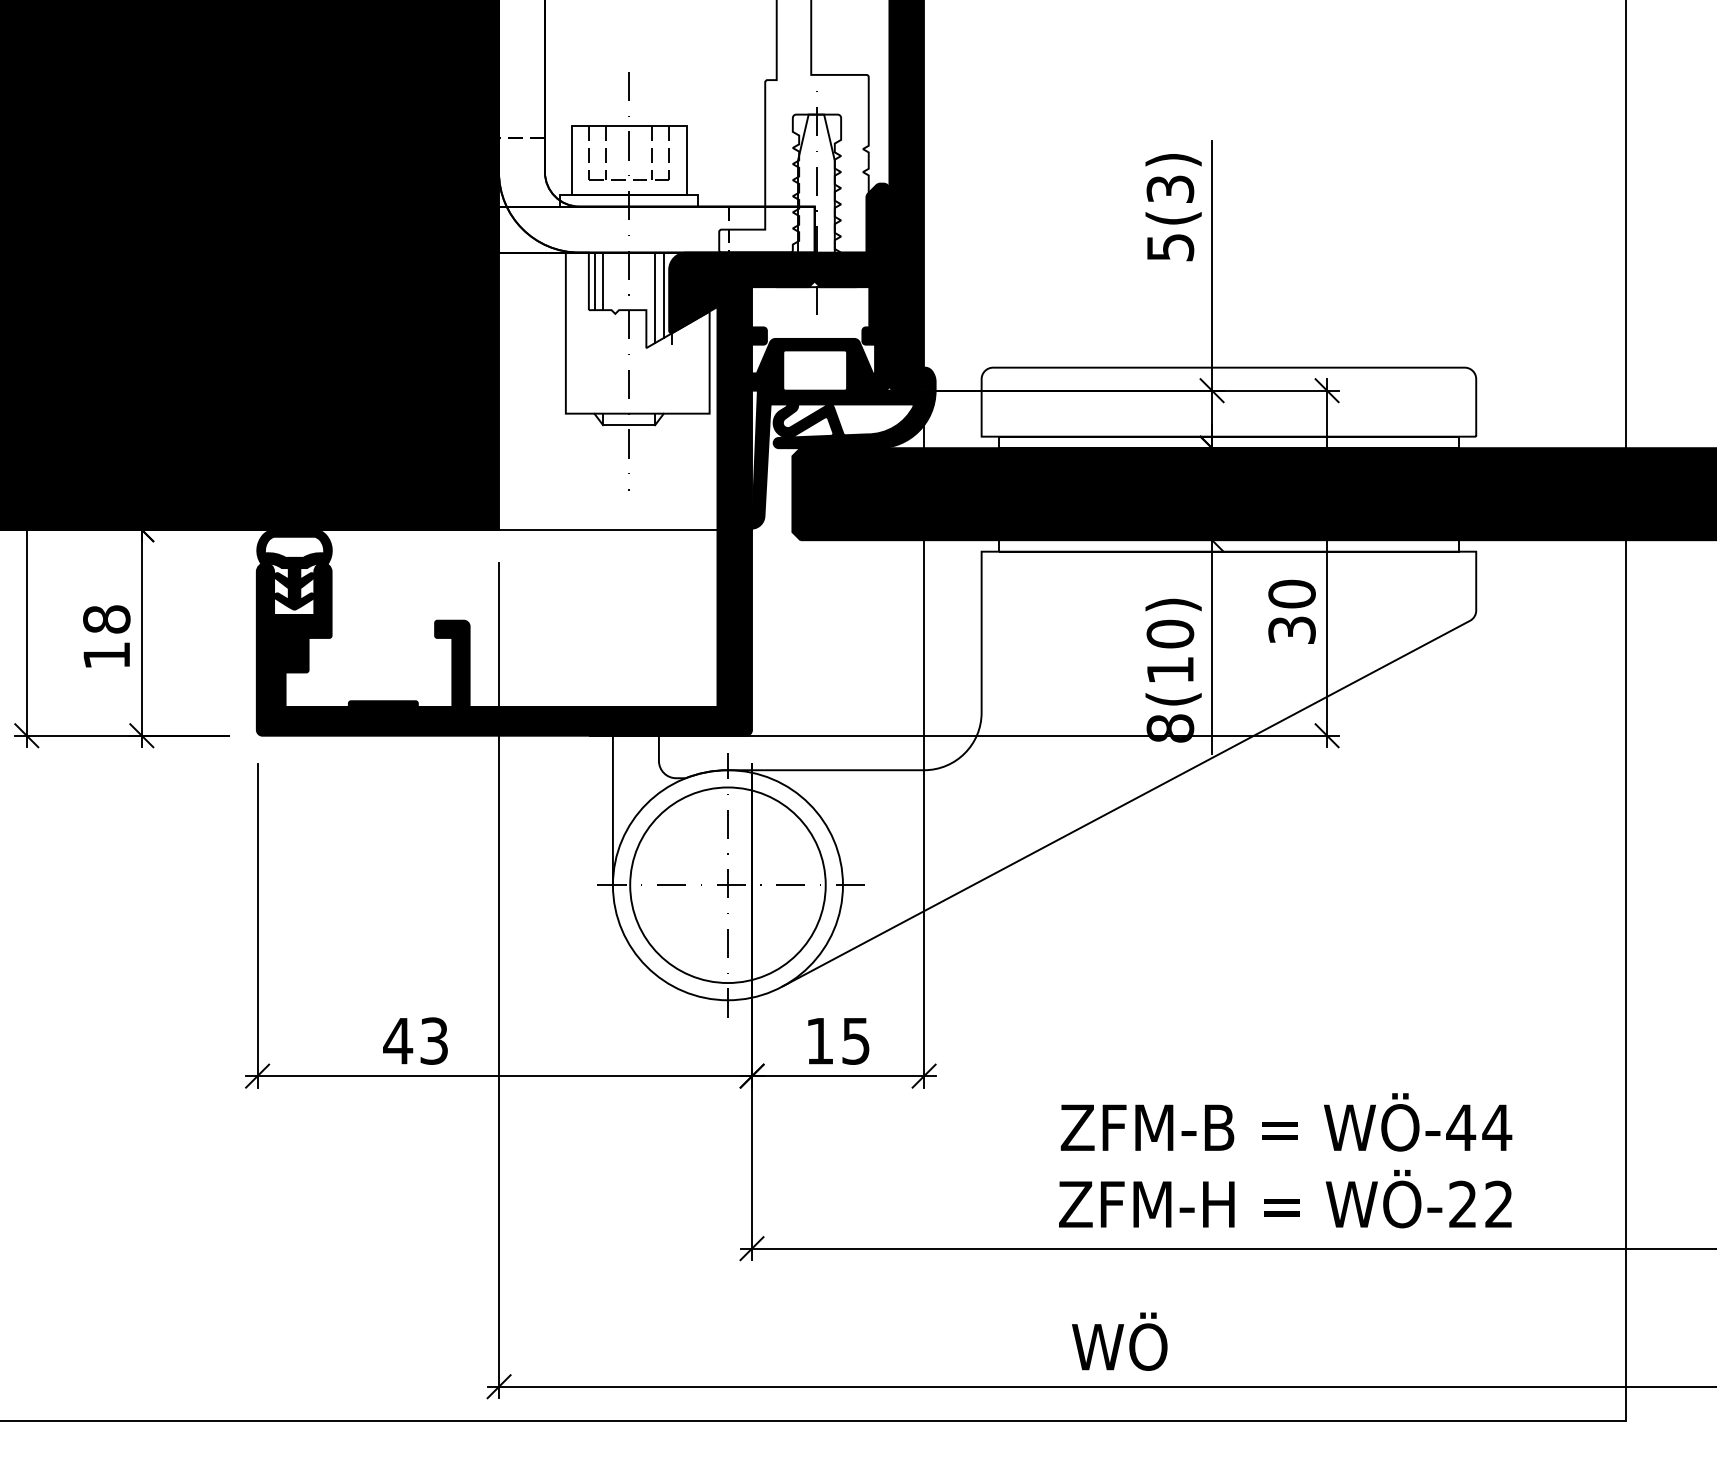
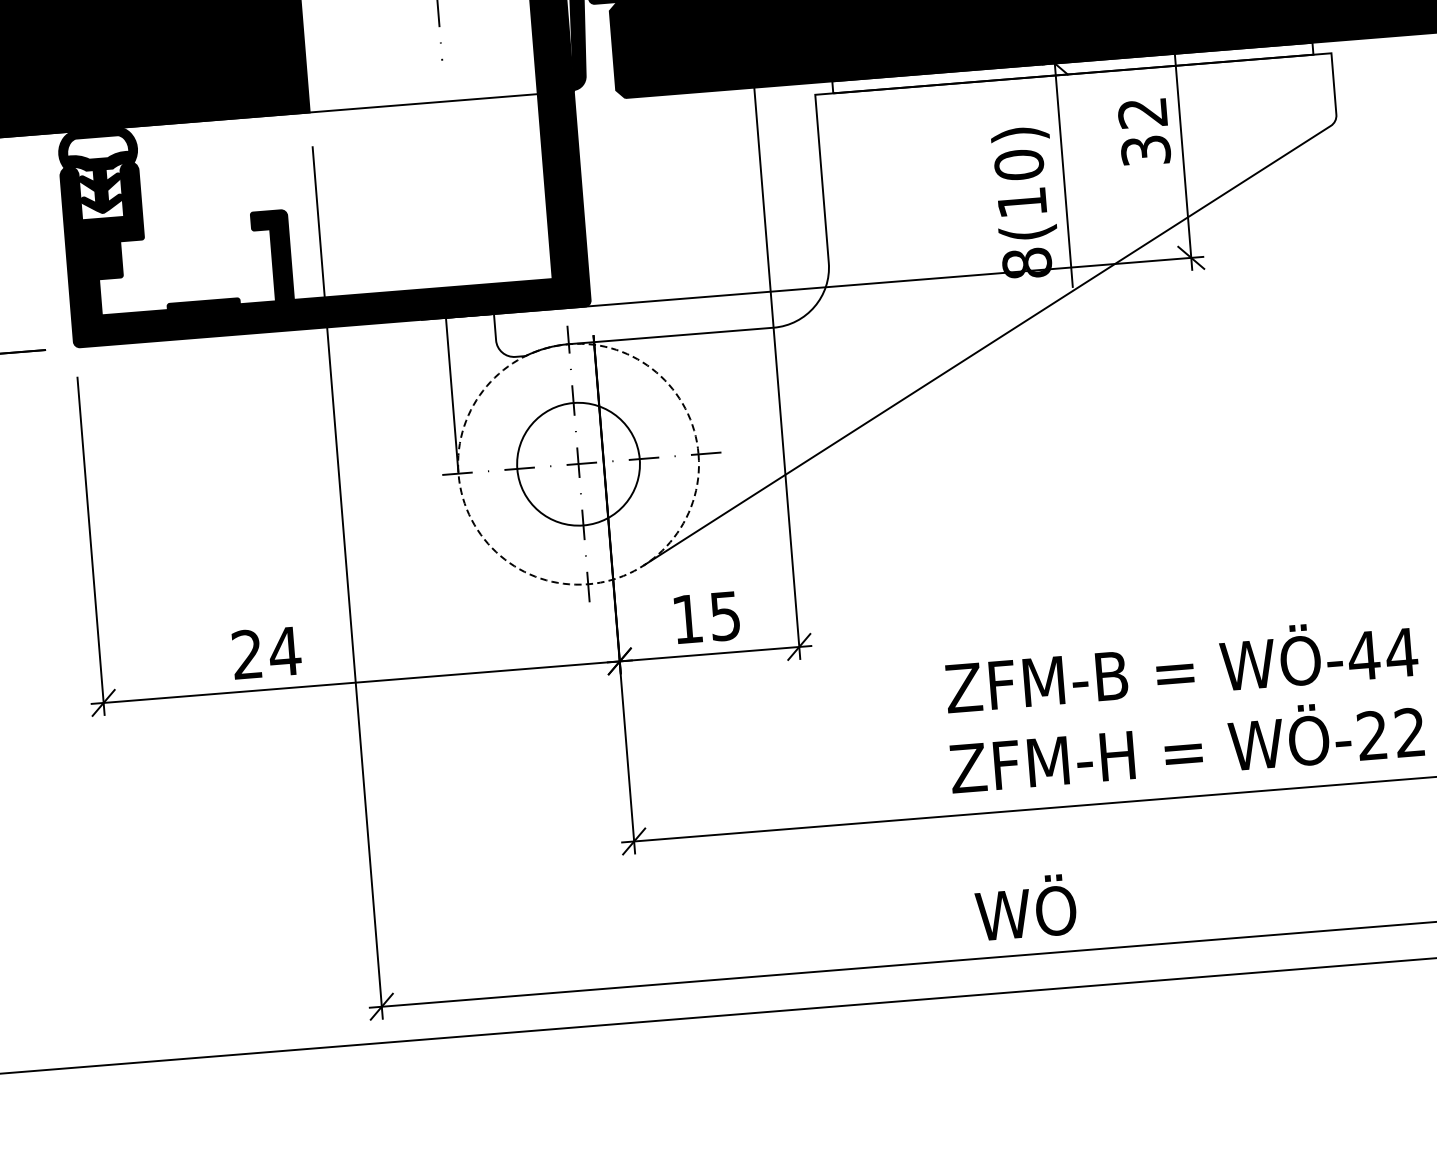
text: (1291, 593) -> (1142, 112), 30 -> 32
circle: (727, 885) -> (578, 464), size x0.6
circle: (727, 885) -> (578, 464), solid -> dashed
text: (416, 1040) -> (266, 652), 43 -> 24

